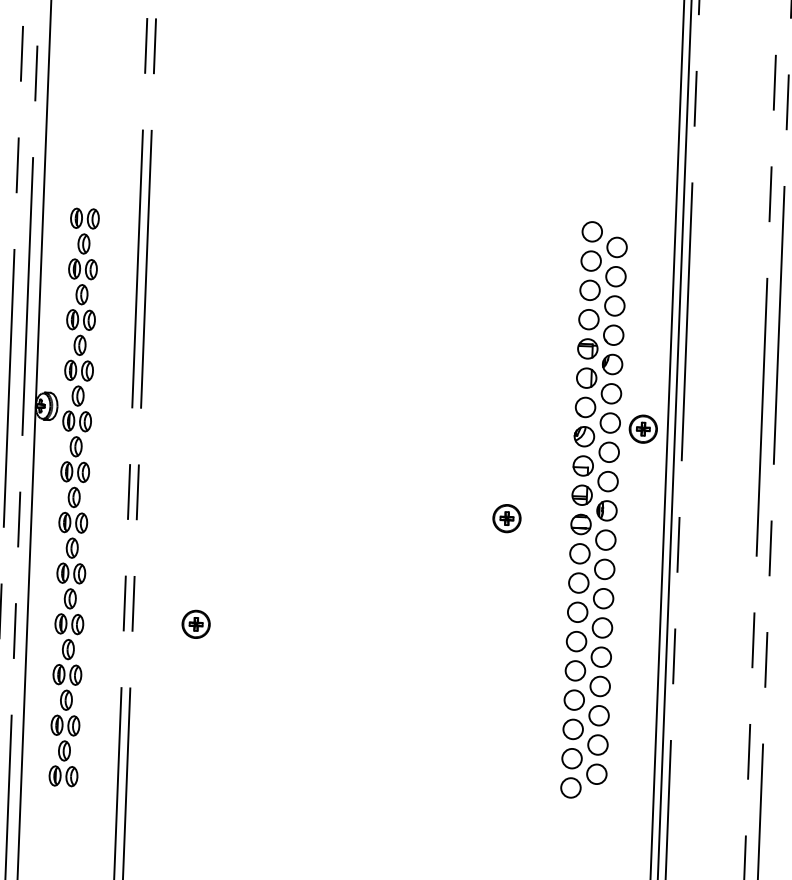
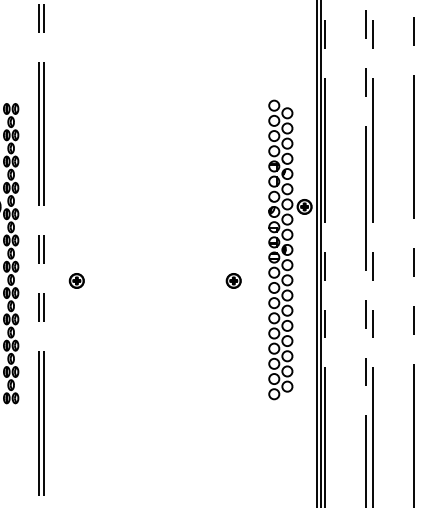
part: (506, 517) -> (233, 280), moved
part: (195, 623) -> (76, 280), moved

